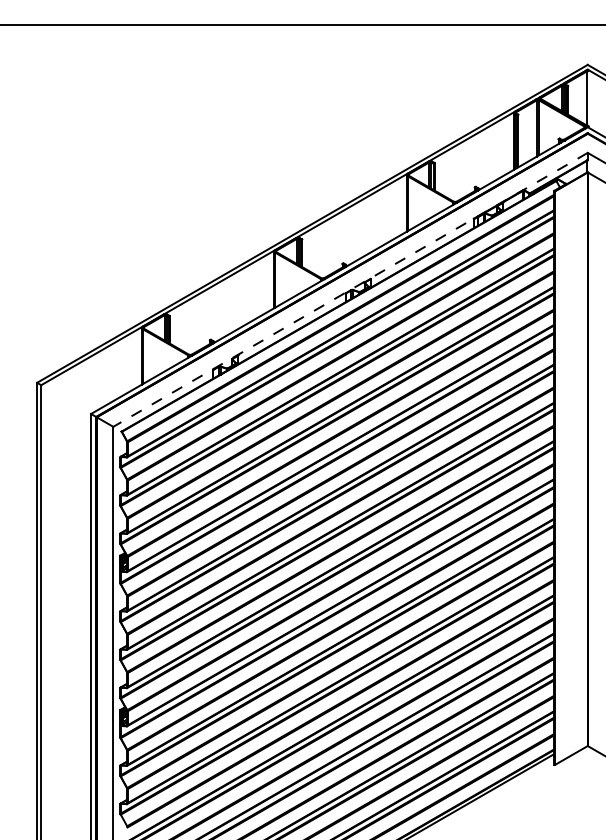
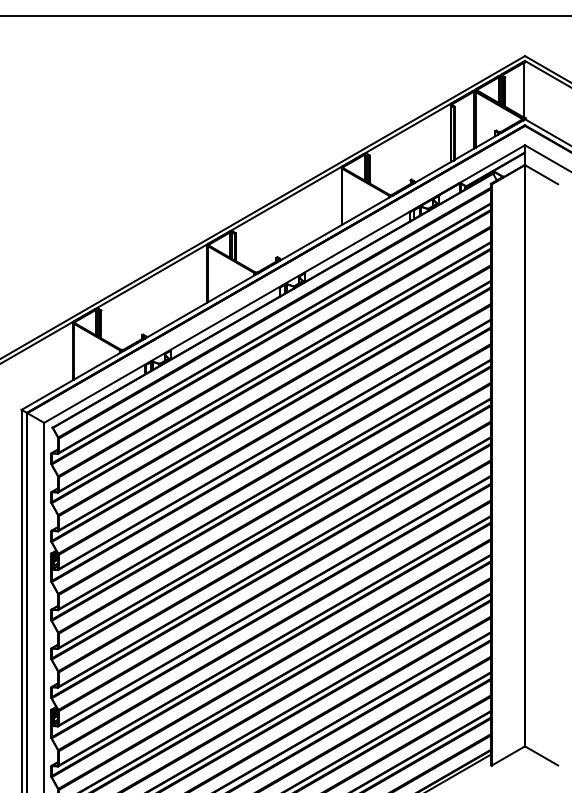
line: (350, 289) -> (284, 283), dashed -> solid

